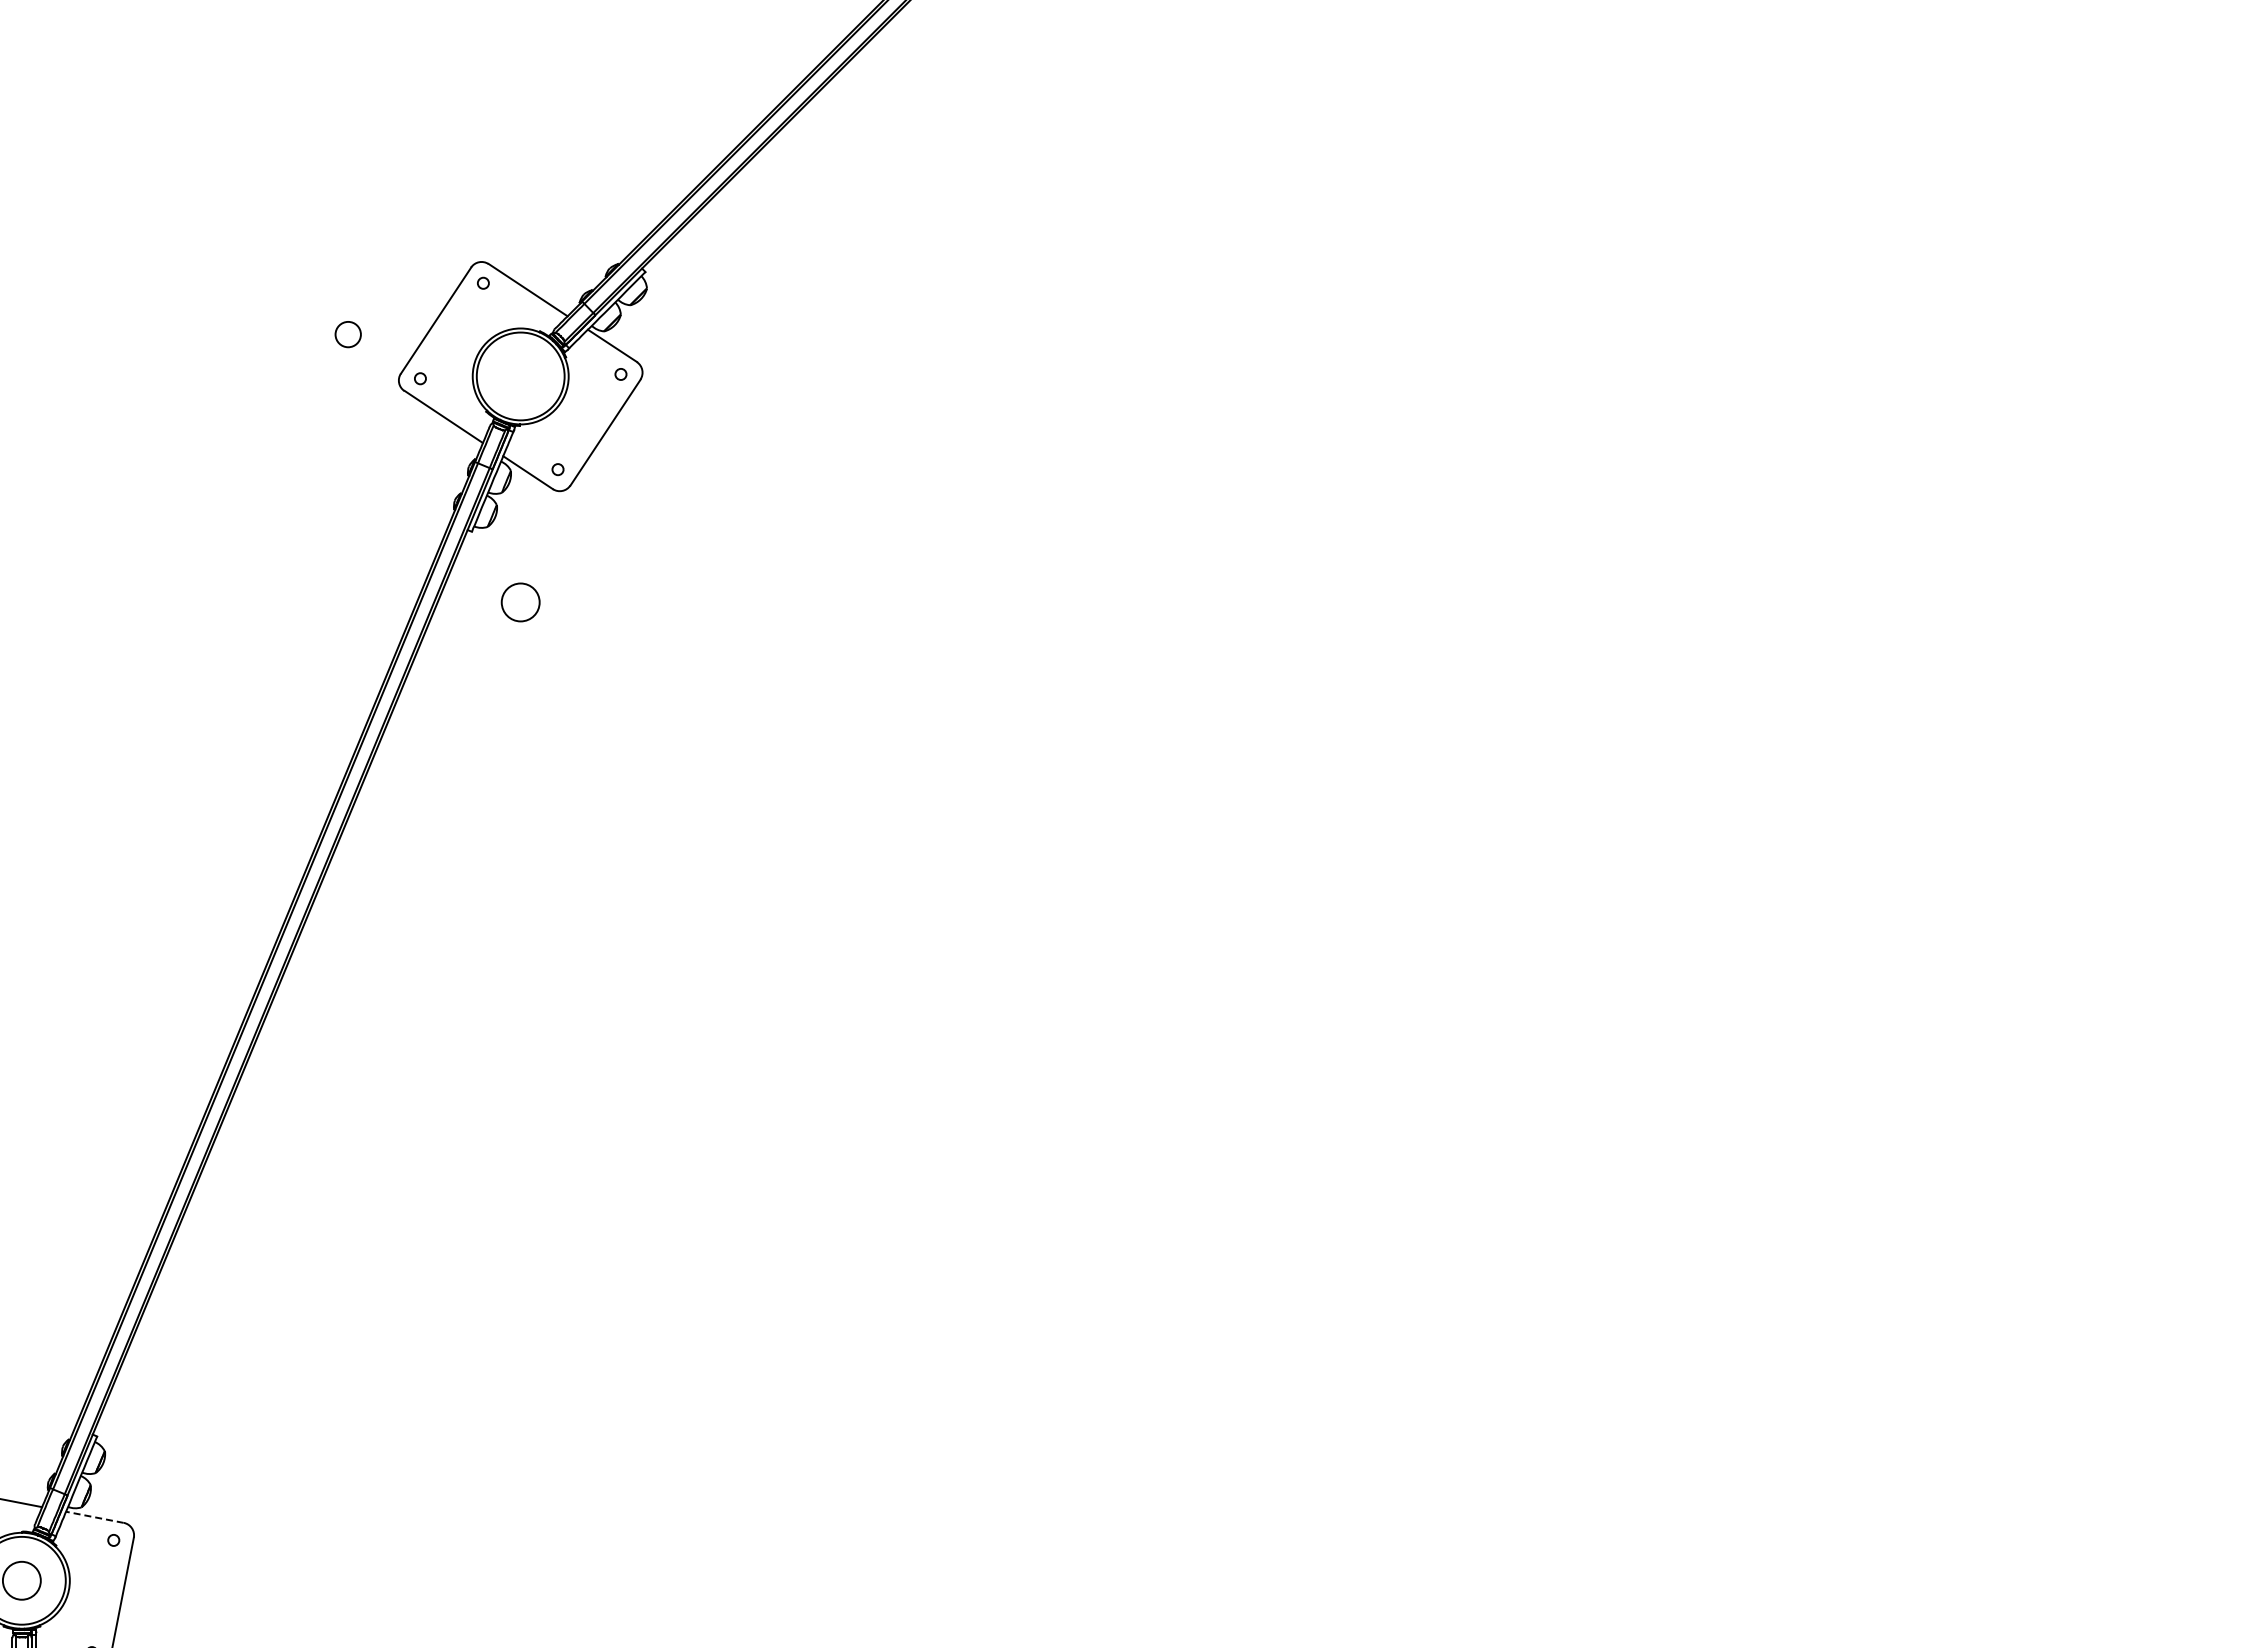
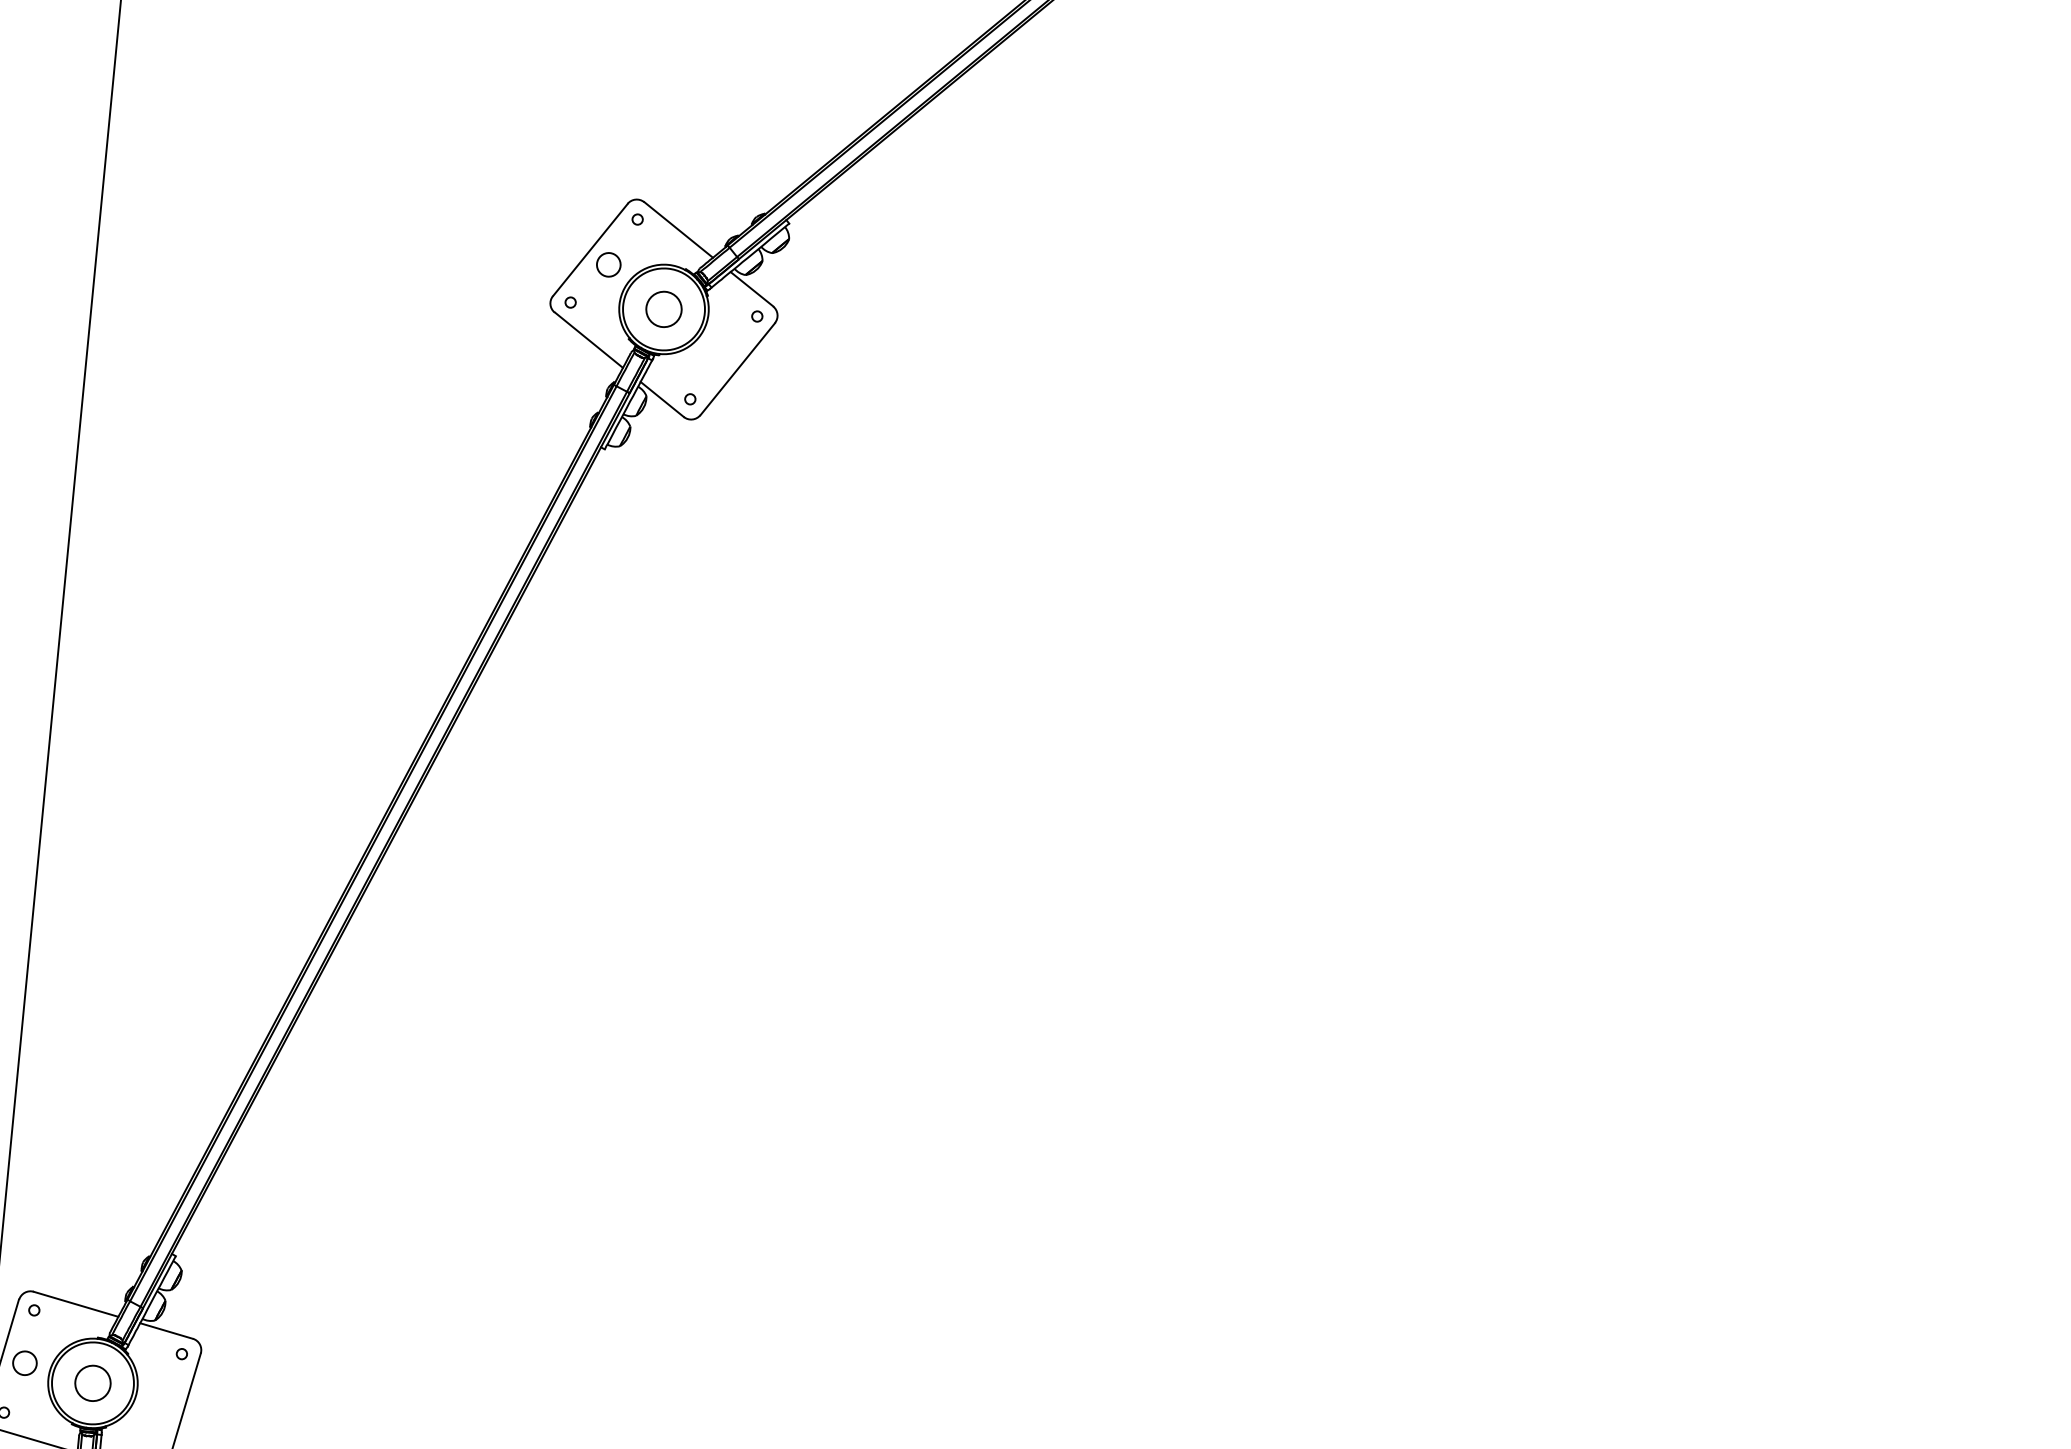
circle: (347, 334) -> (608, 264), moved
circle: (520, 602) -> (663, 309), moved
line: (94, 1517) -> (166, 1331), dashed -> solid

